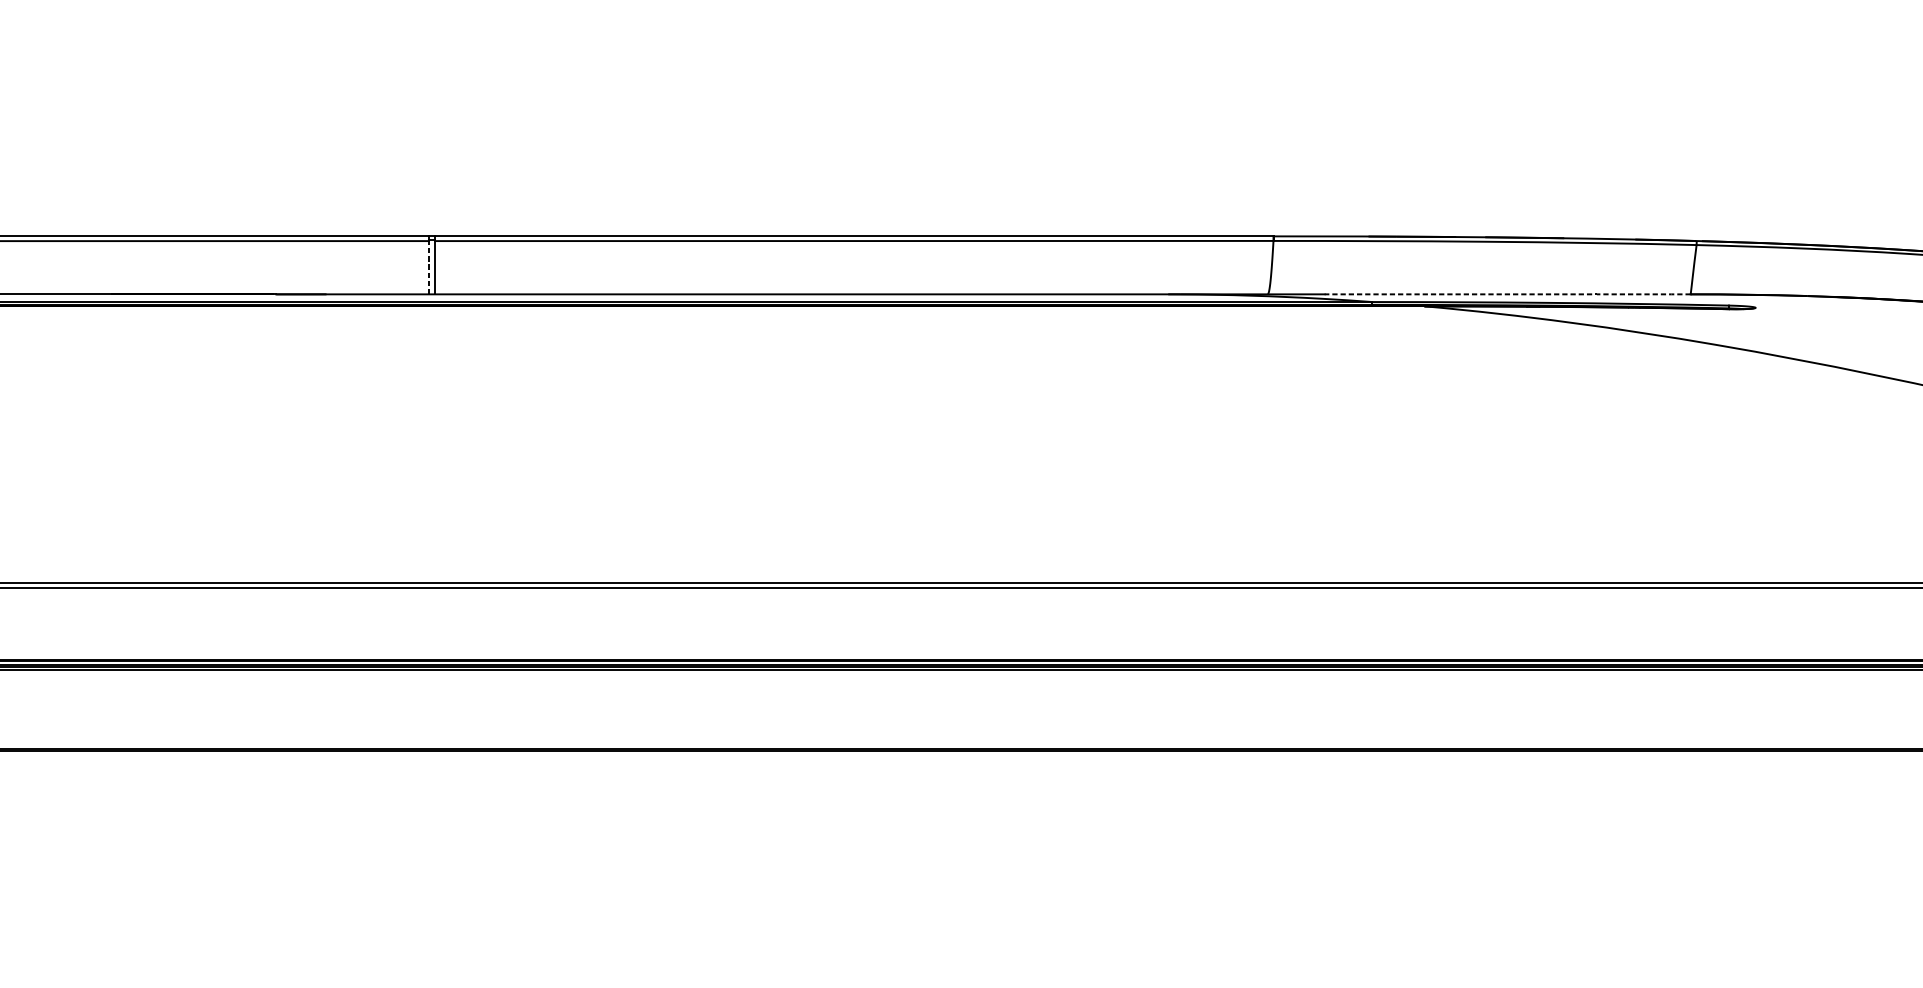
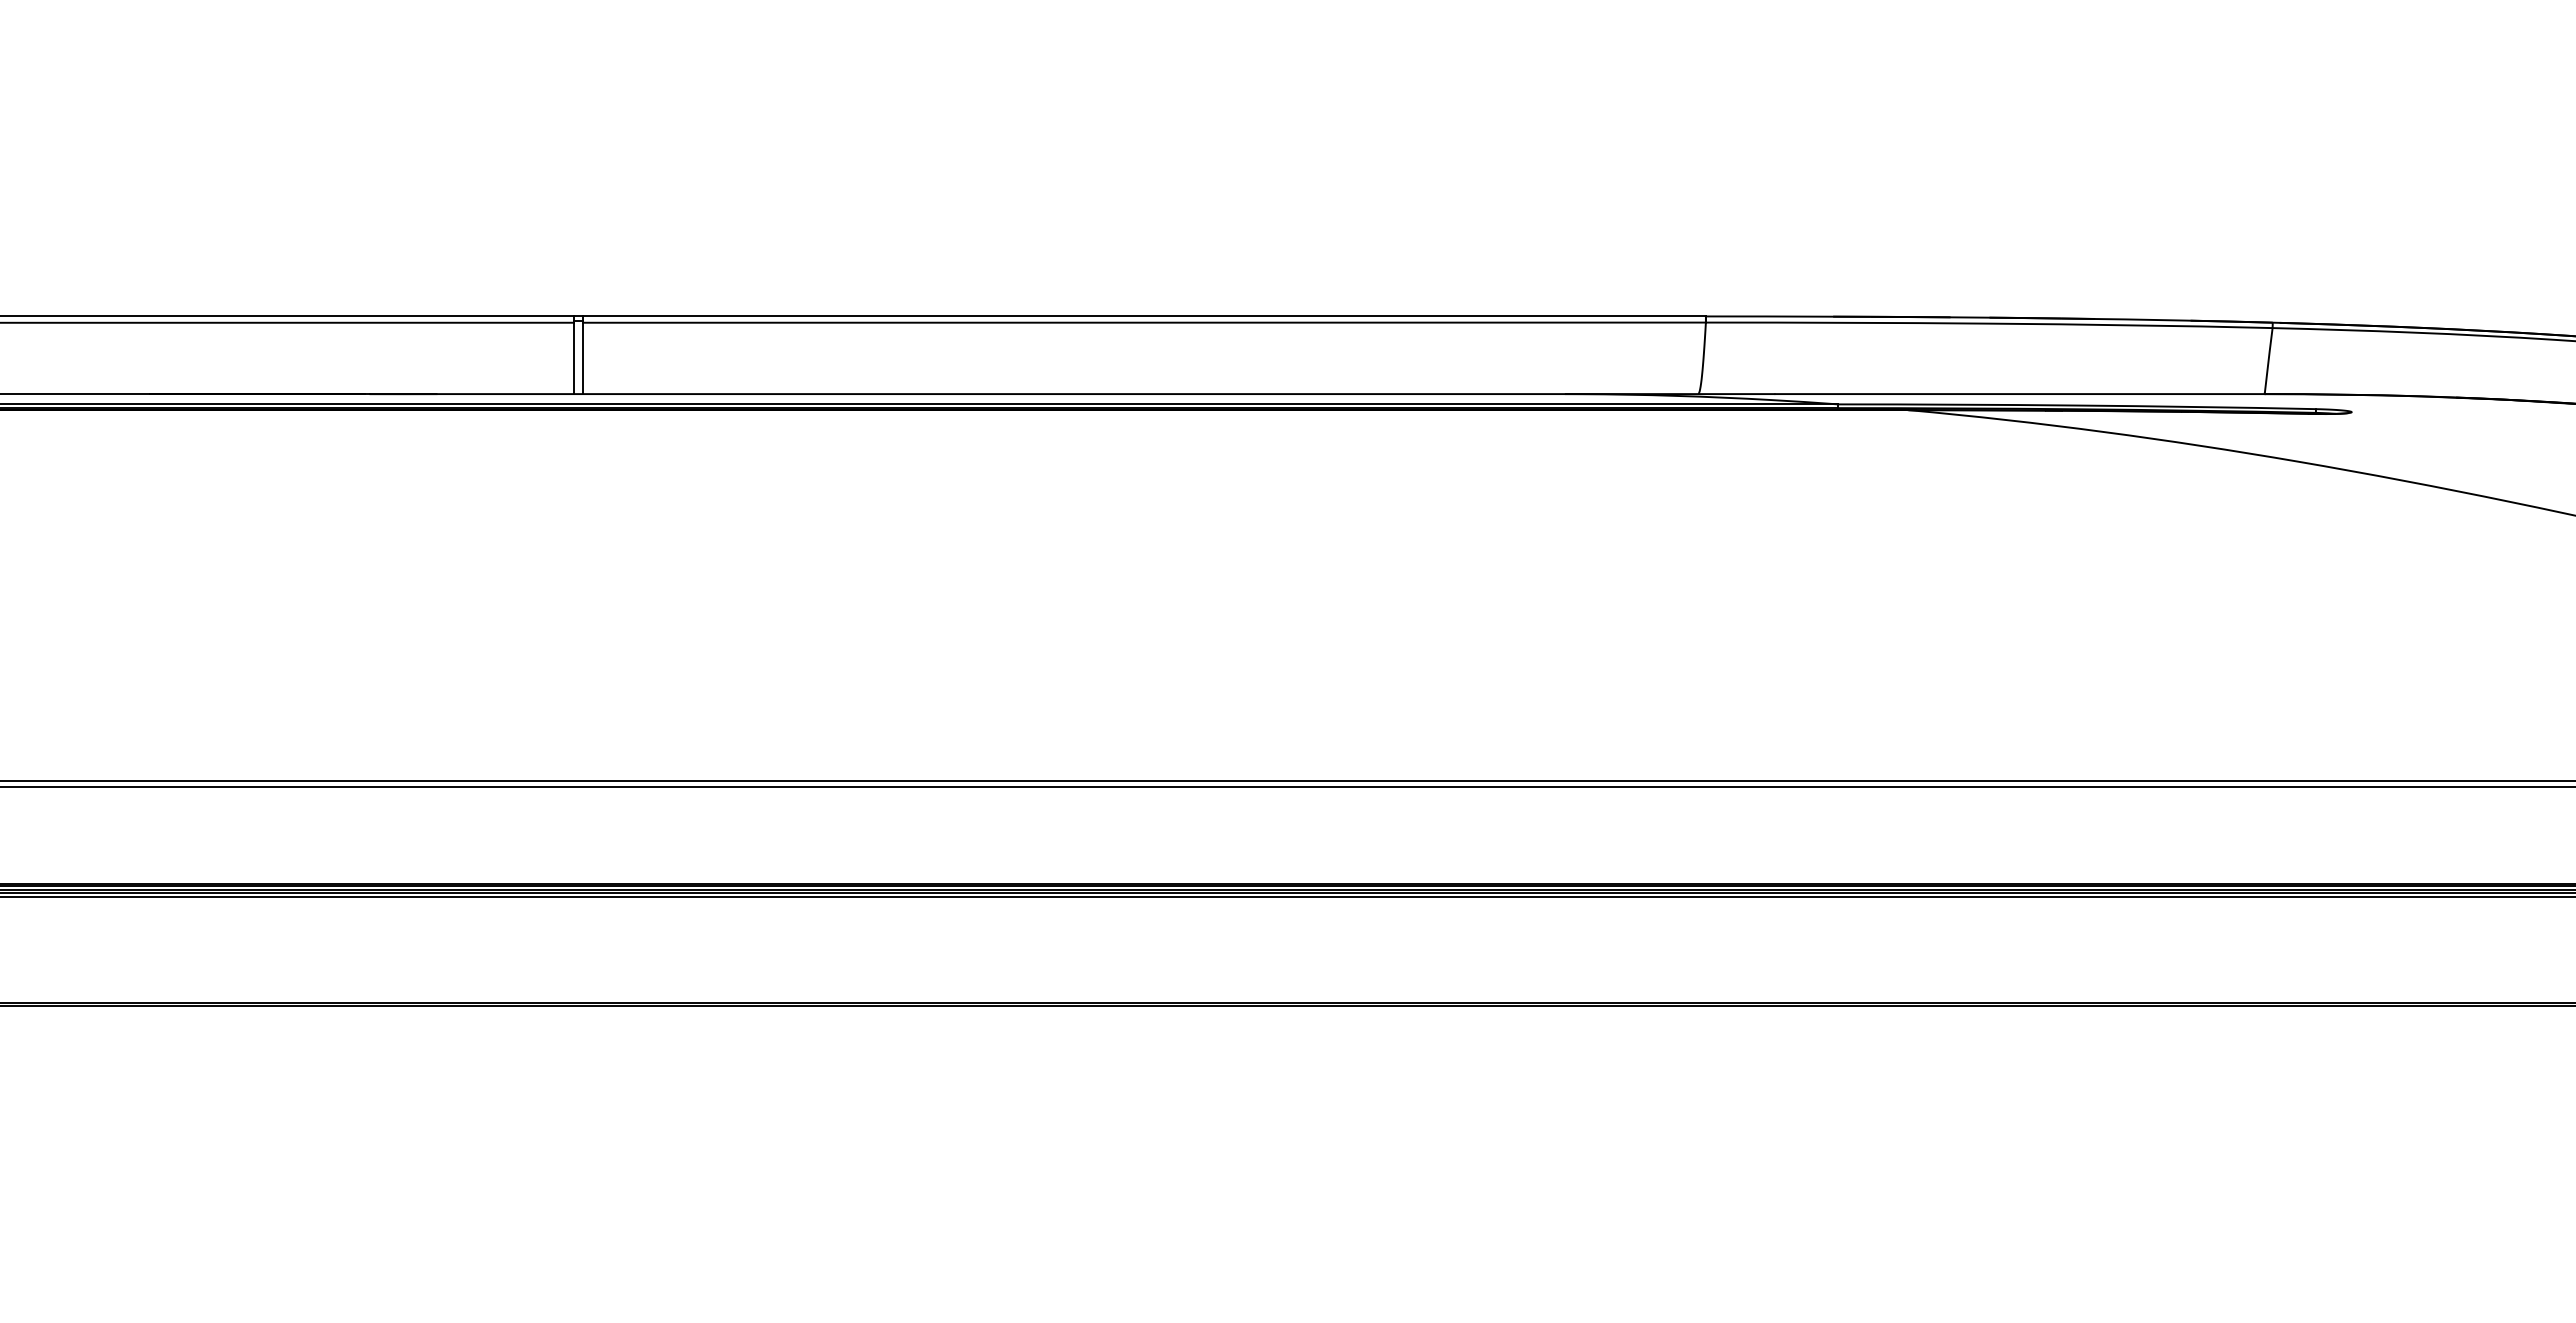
line: (428, 267) -> (574, 358), dashed -> solid
line: (1508, 294) -> (2020, 394), dashed -> solid

